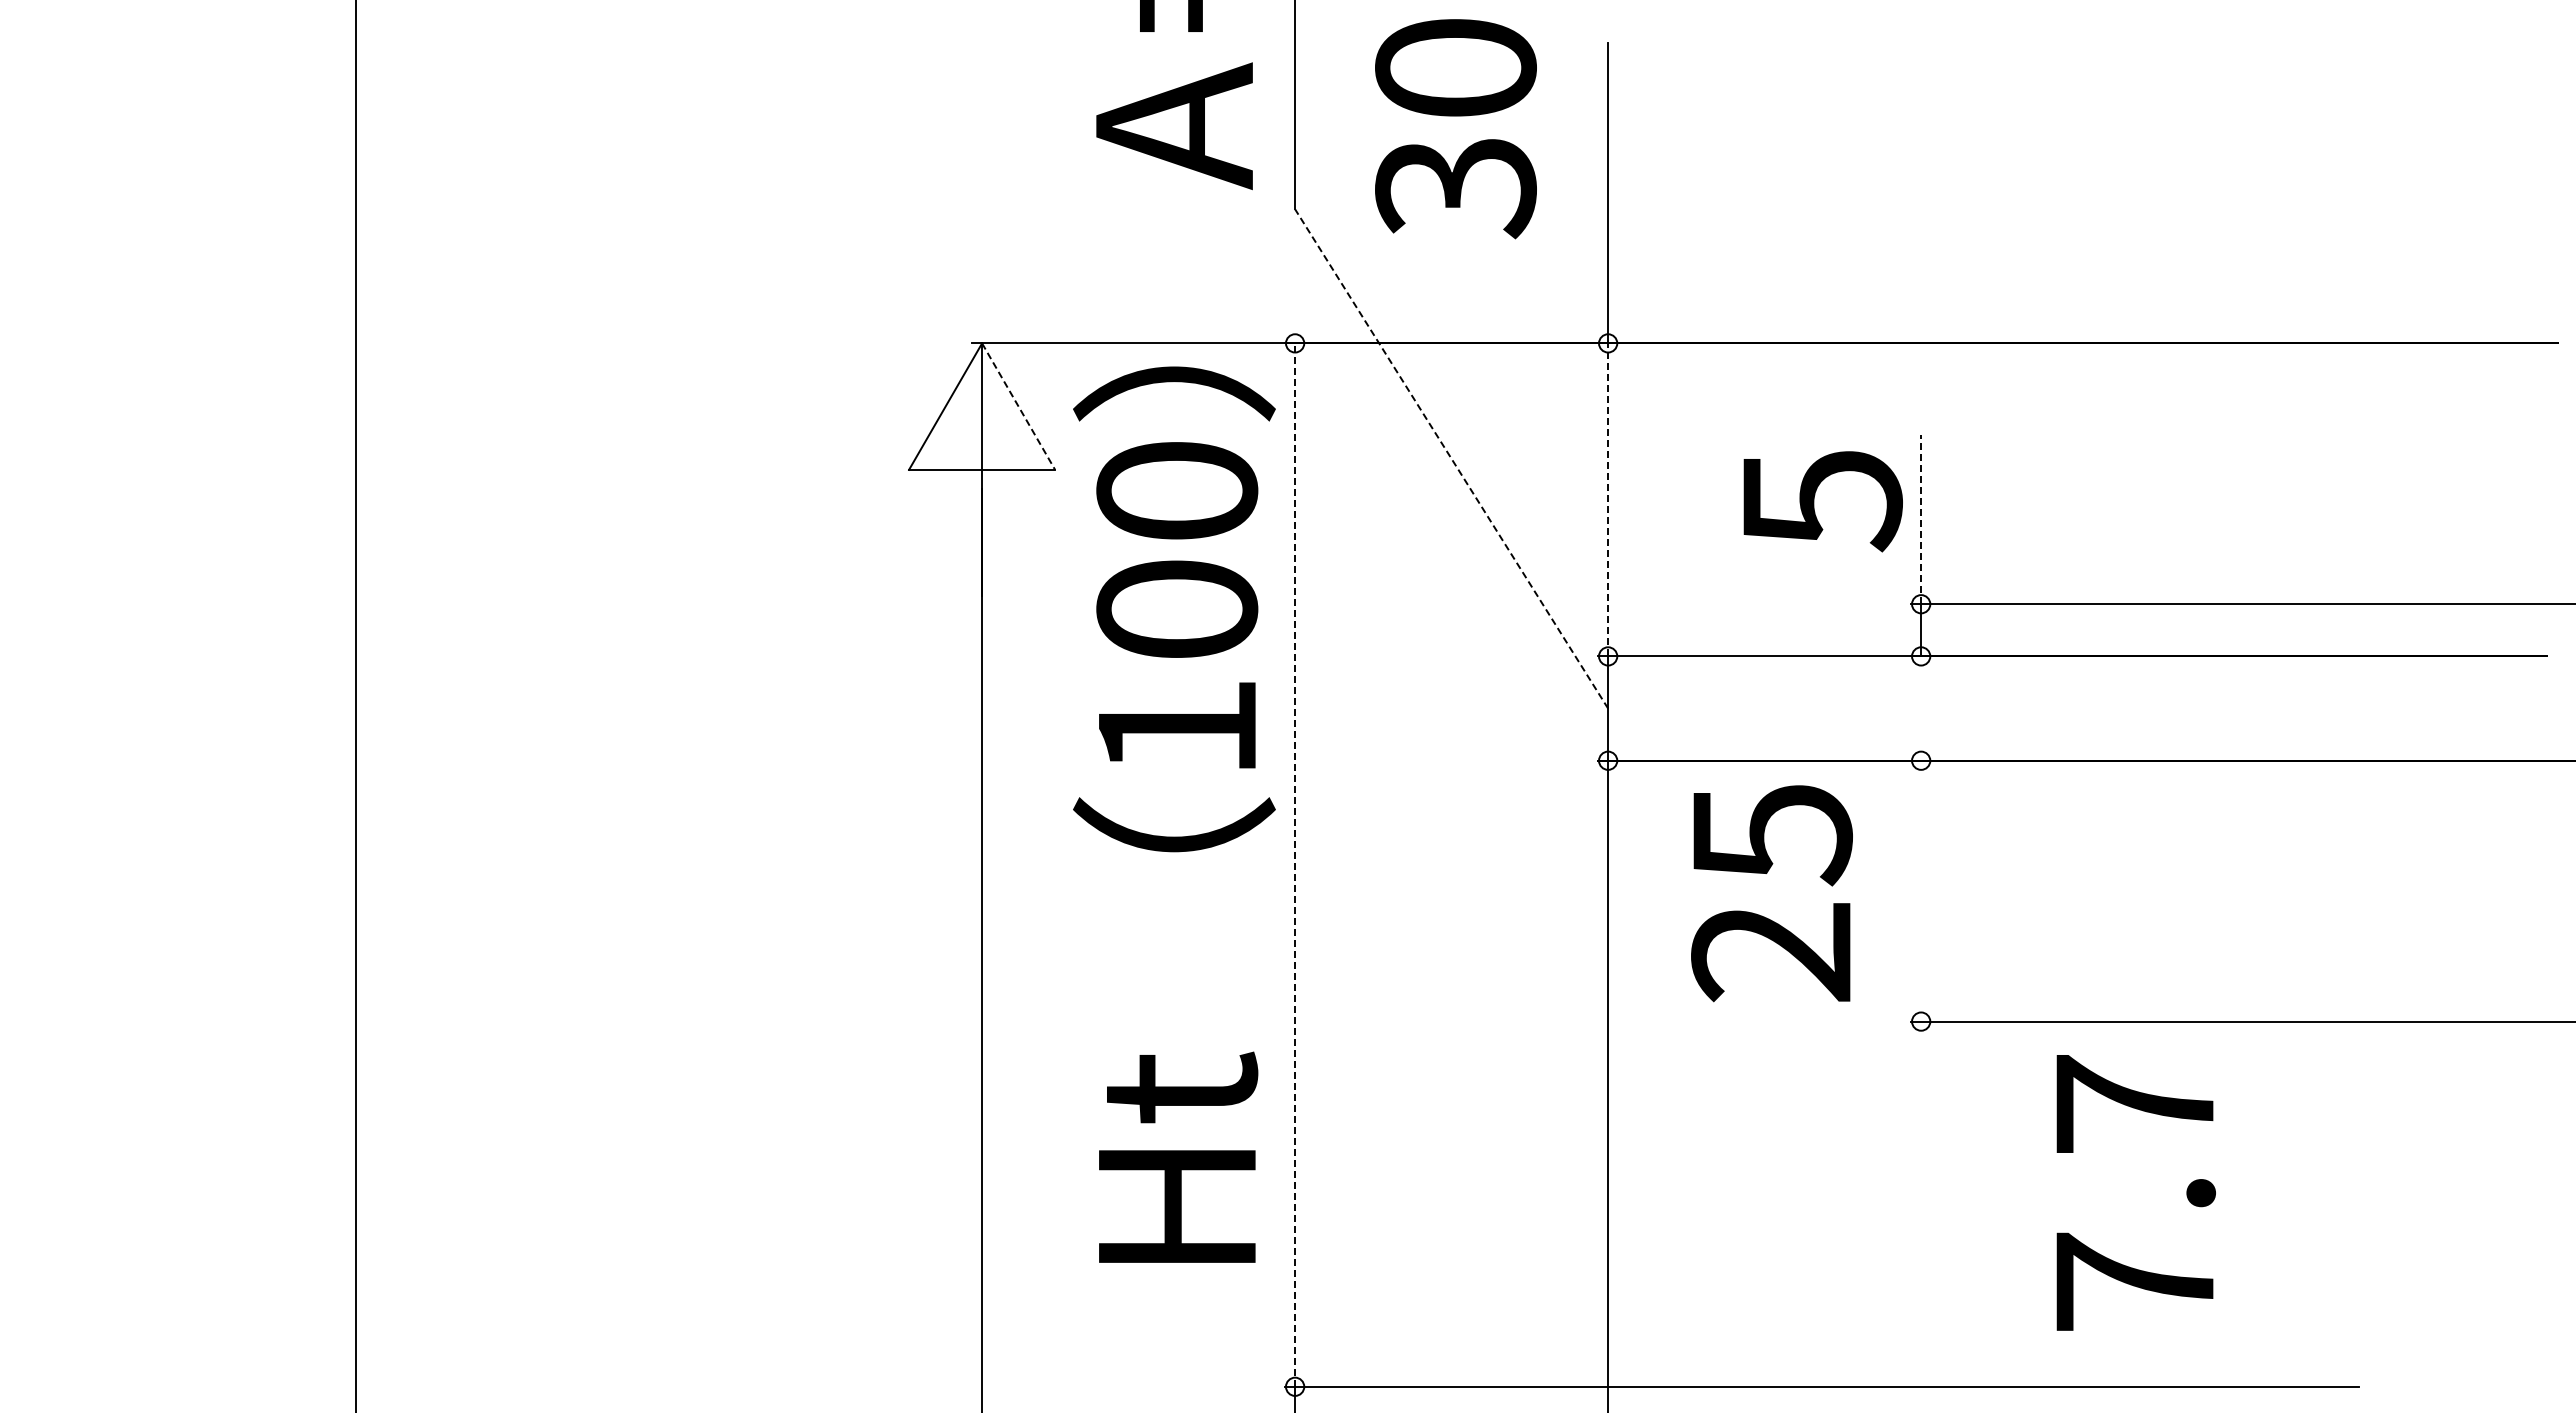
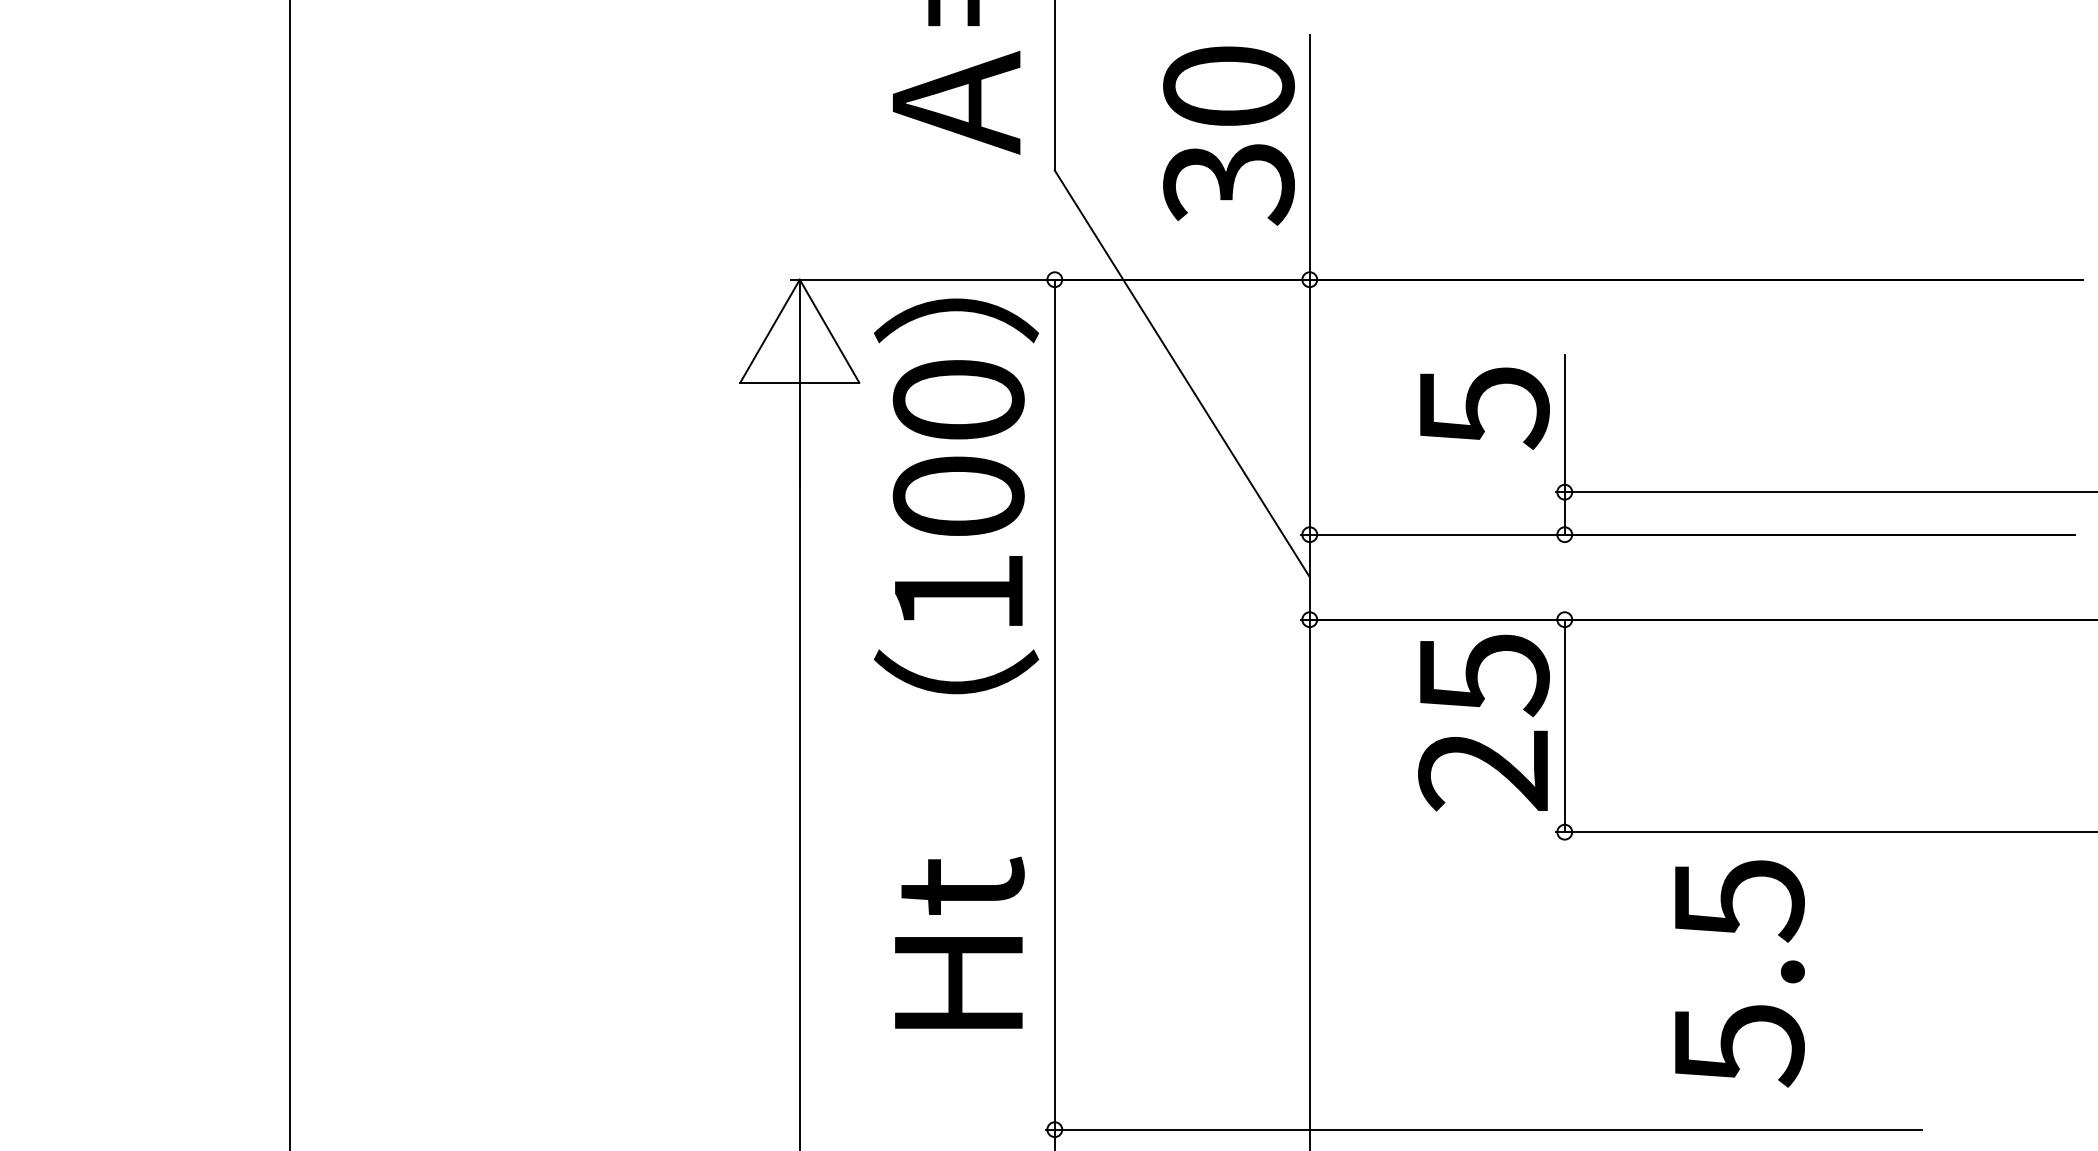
text: (1455, 129) -> (1228, 136), moved
line: (1018, 407) -> (829, 331), dashed -> solid
line: (1451, 458) -> (1182, 373), dashed -> solid
line: (1608, 499) -> (1310, 406), dashed -> solid
line: (1921, 519) -> (1565, 423), dashed -> solid
line: (1295, 865) -> (1055, 705), dashed -> solid
line: (1921, 890) -> (1565, 725), added
text: (1771, 893) -> (1483, 722), moved
text: (2136, 1195) -> (1740, 973), 7.7 -> 5.5

